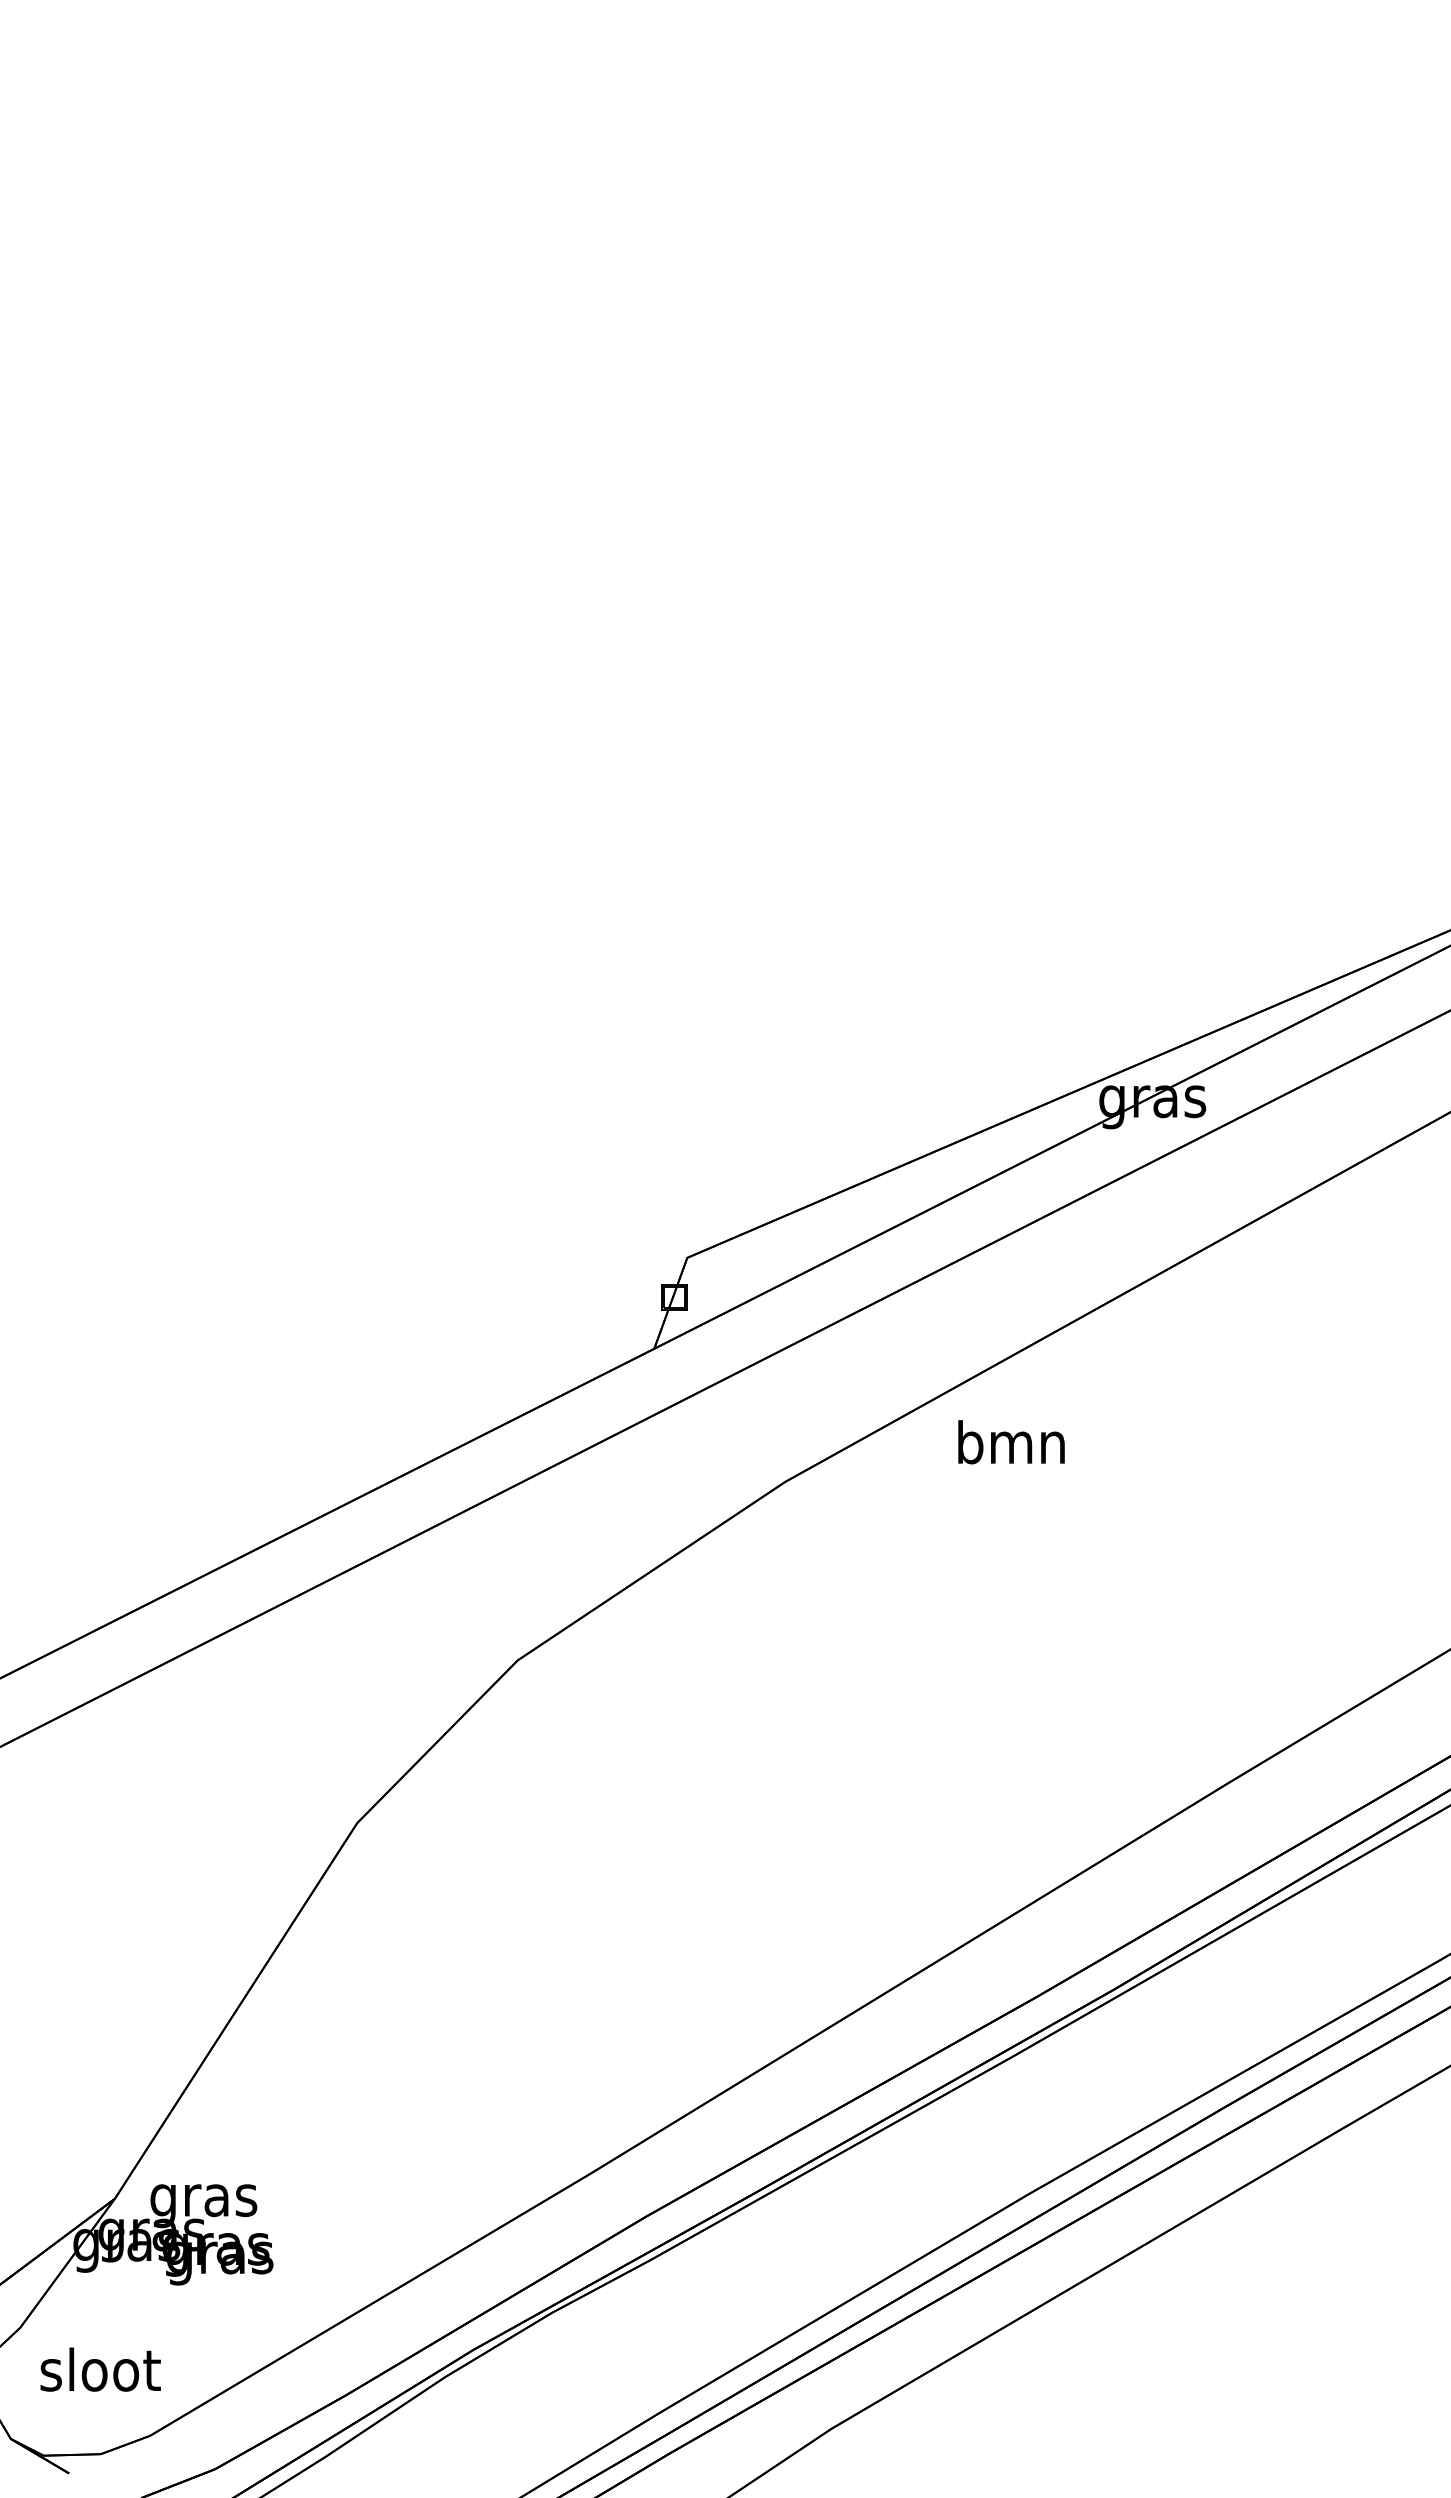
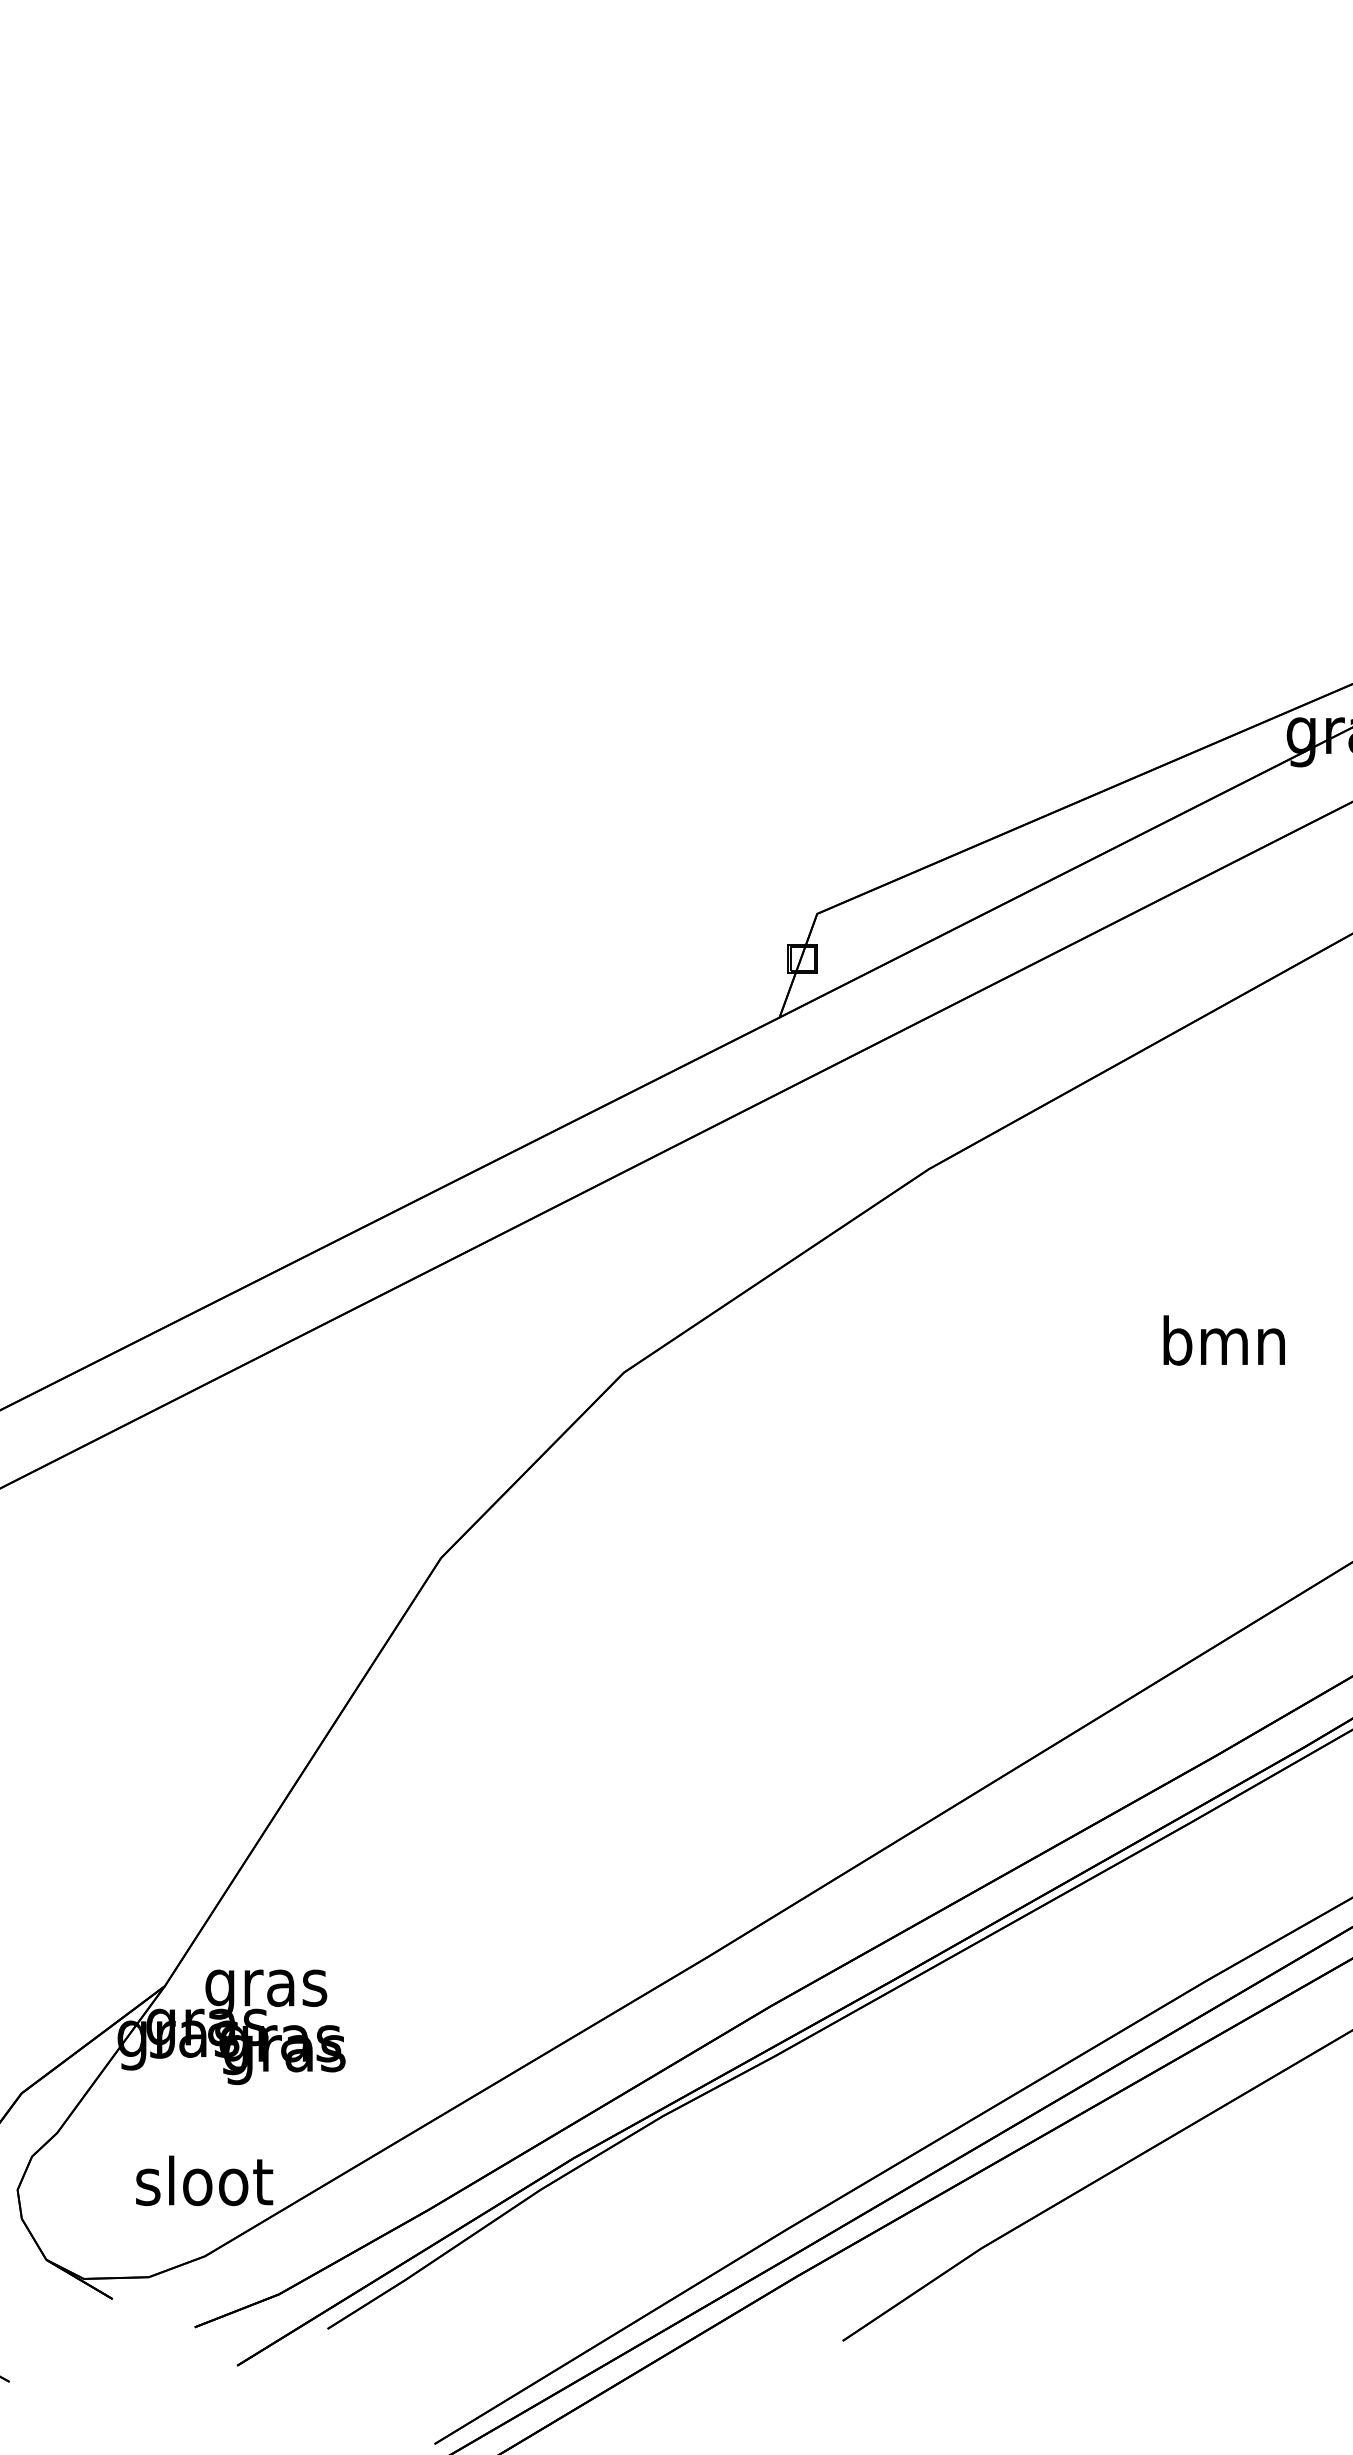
text: (1011, 1442) -> (1224, 1340), moved
text: (100, 2369) -> (204, 2180), moved

